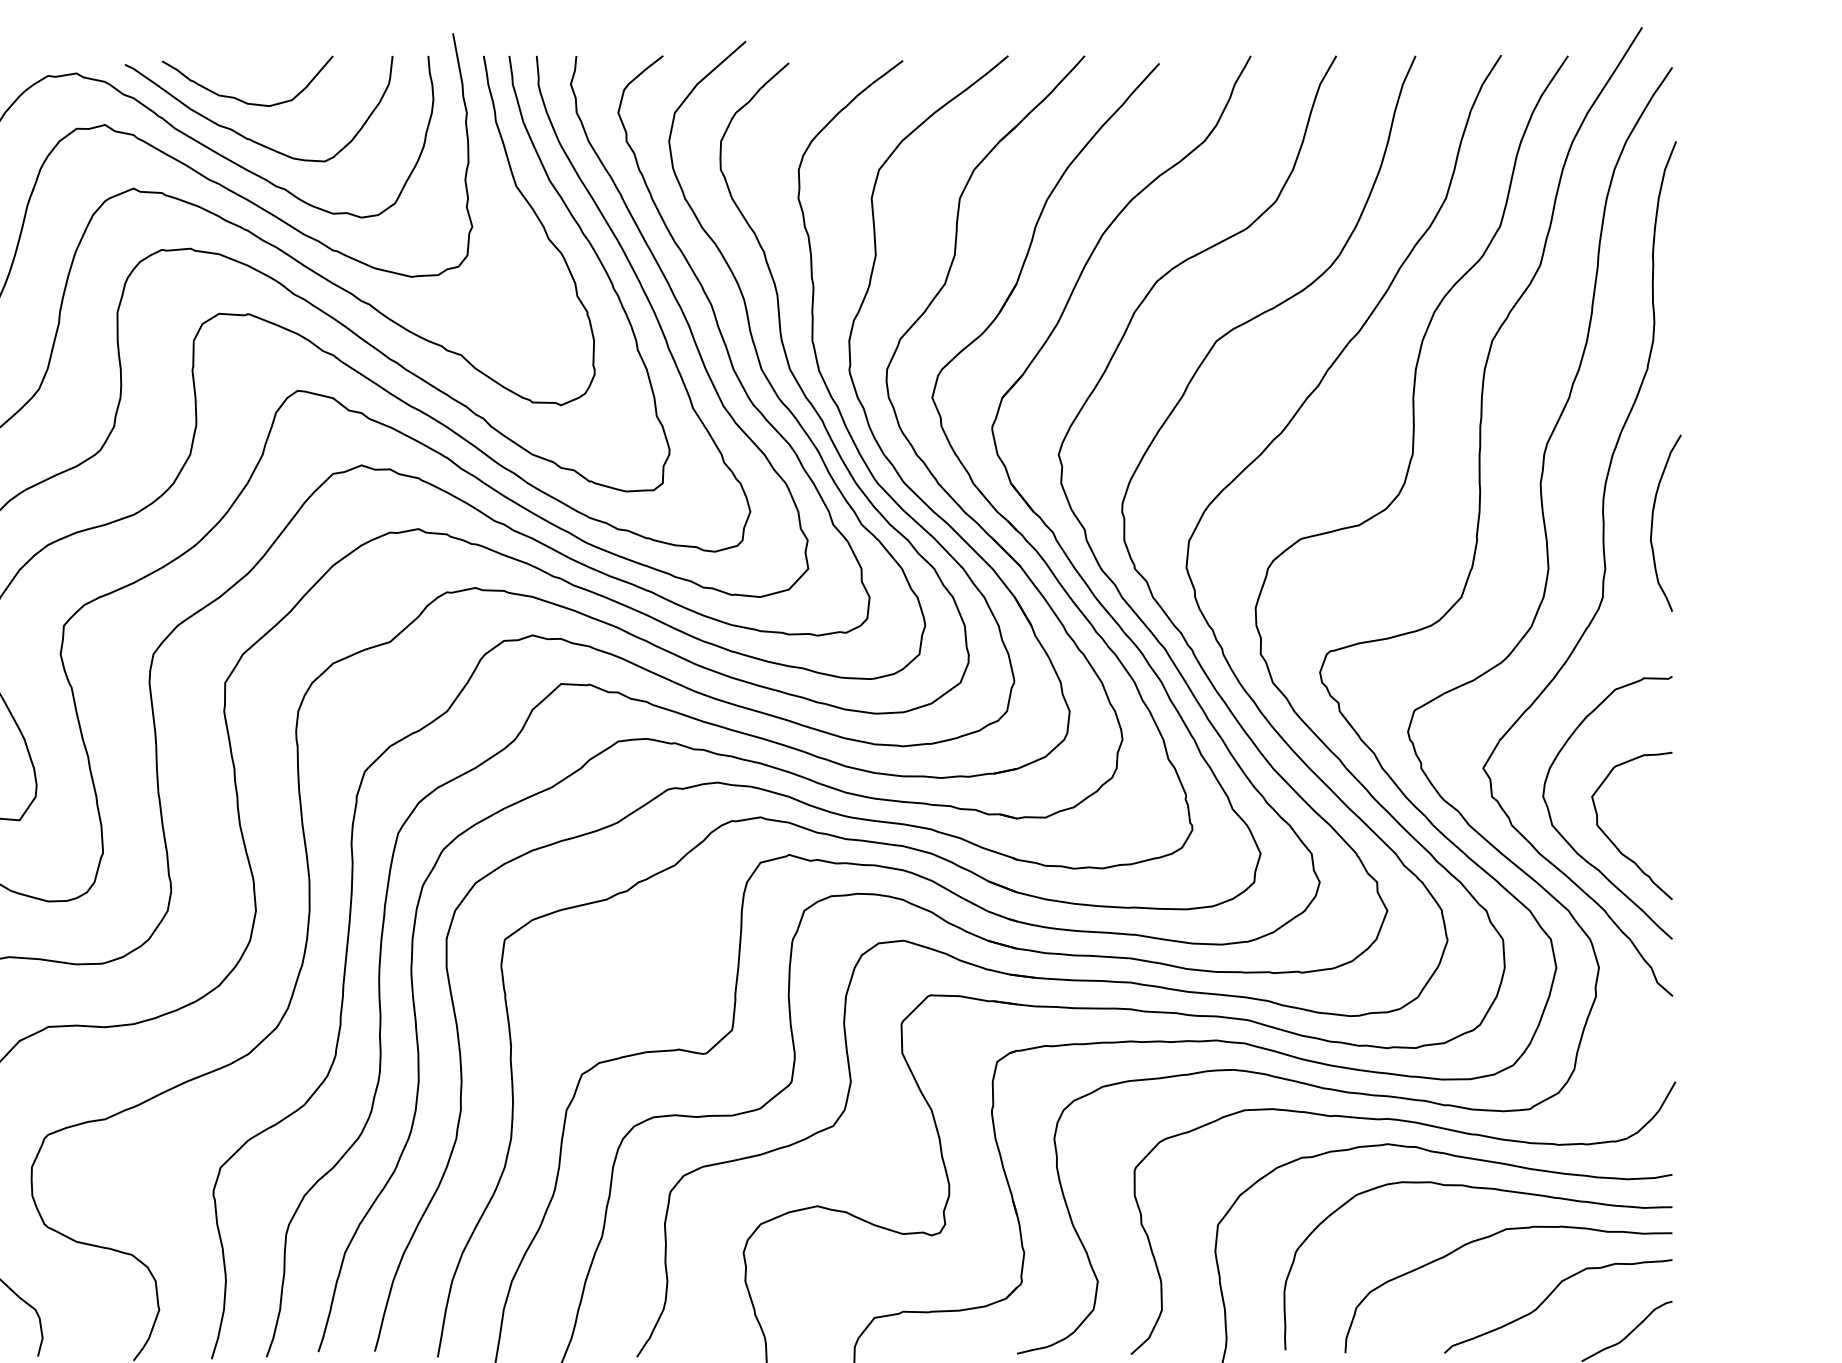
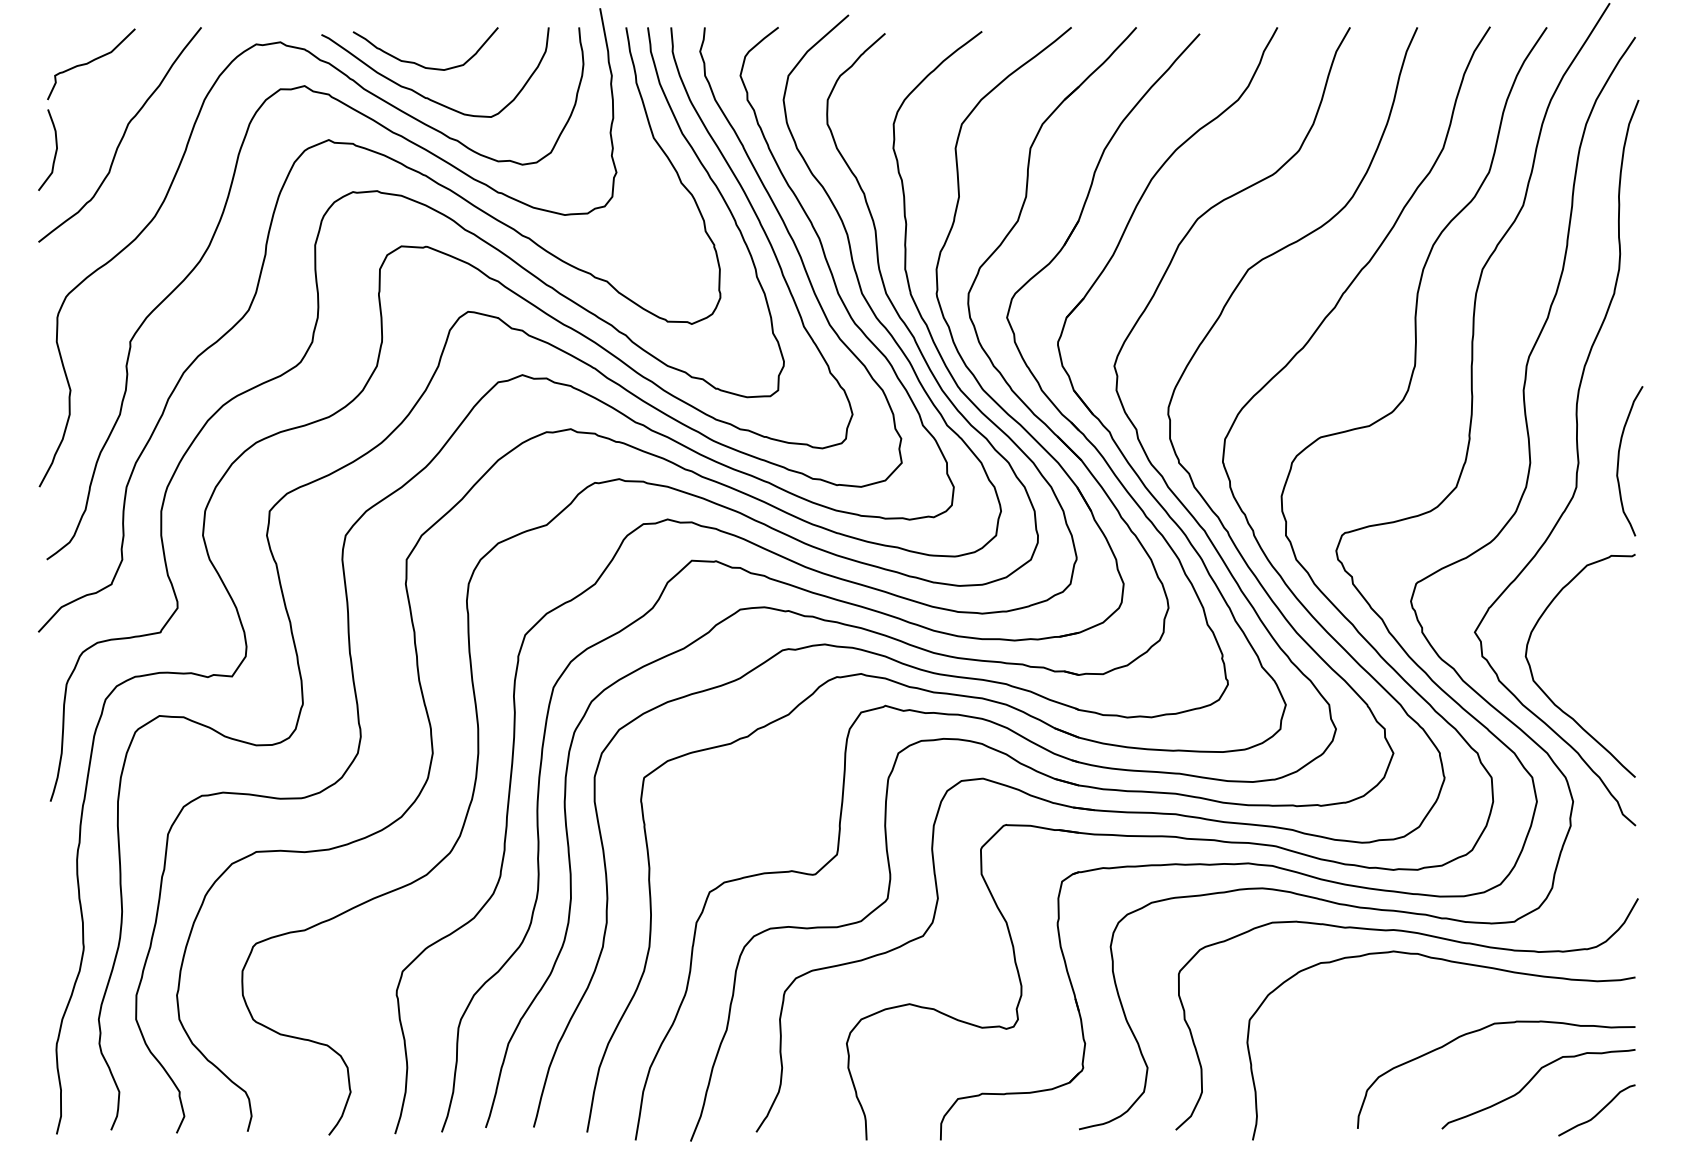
curve: (1653, 523) -> (1619, 461), moved
curve: (1612, 840) -> (1584, 693), removed
curve: (1489, 1190) -> (1480, 990), removed

